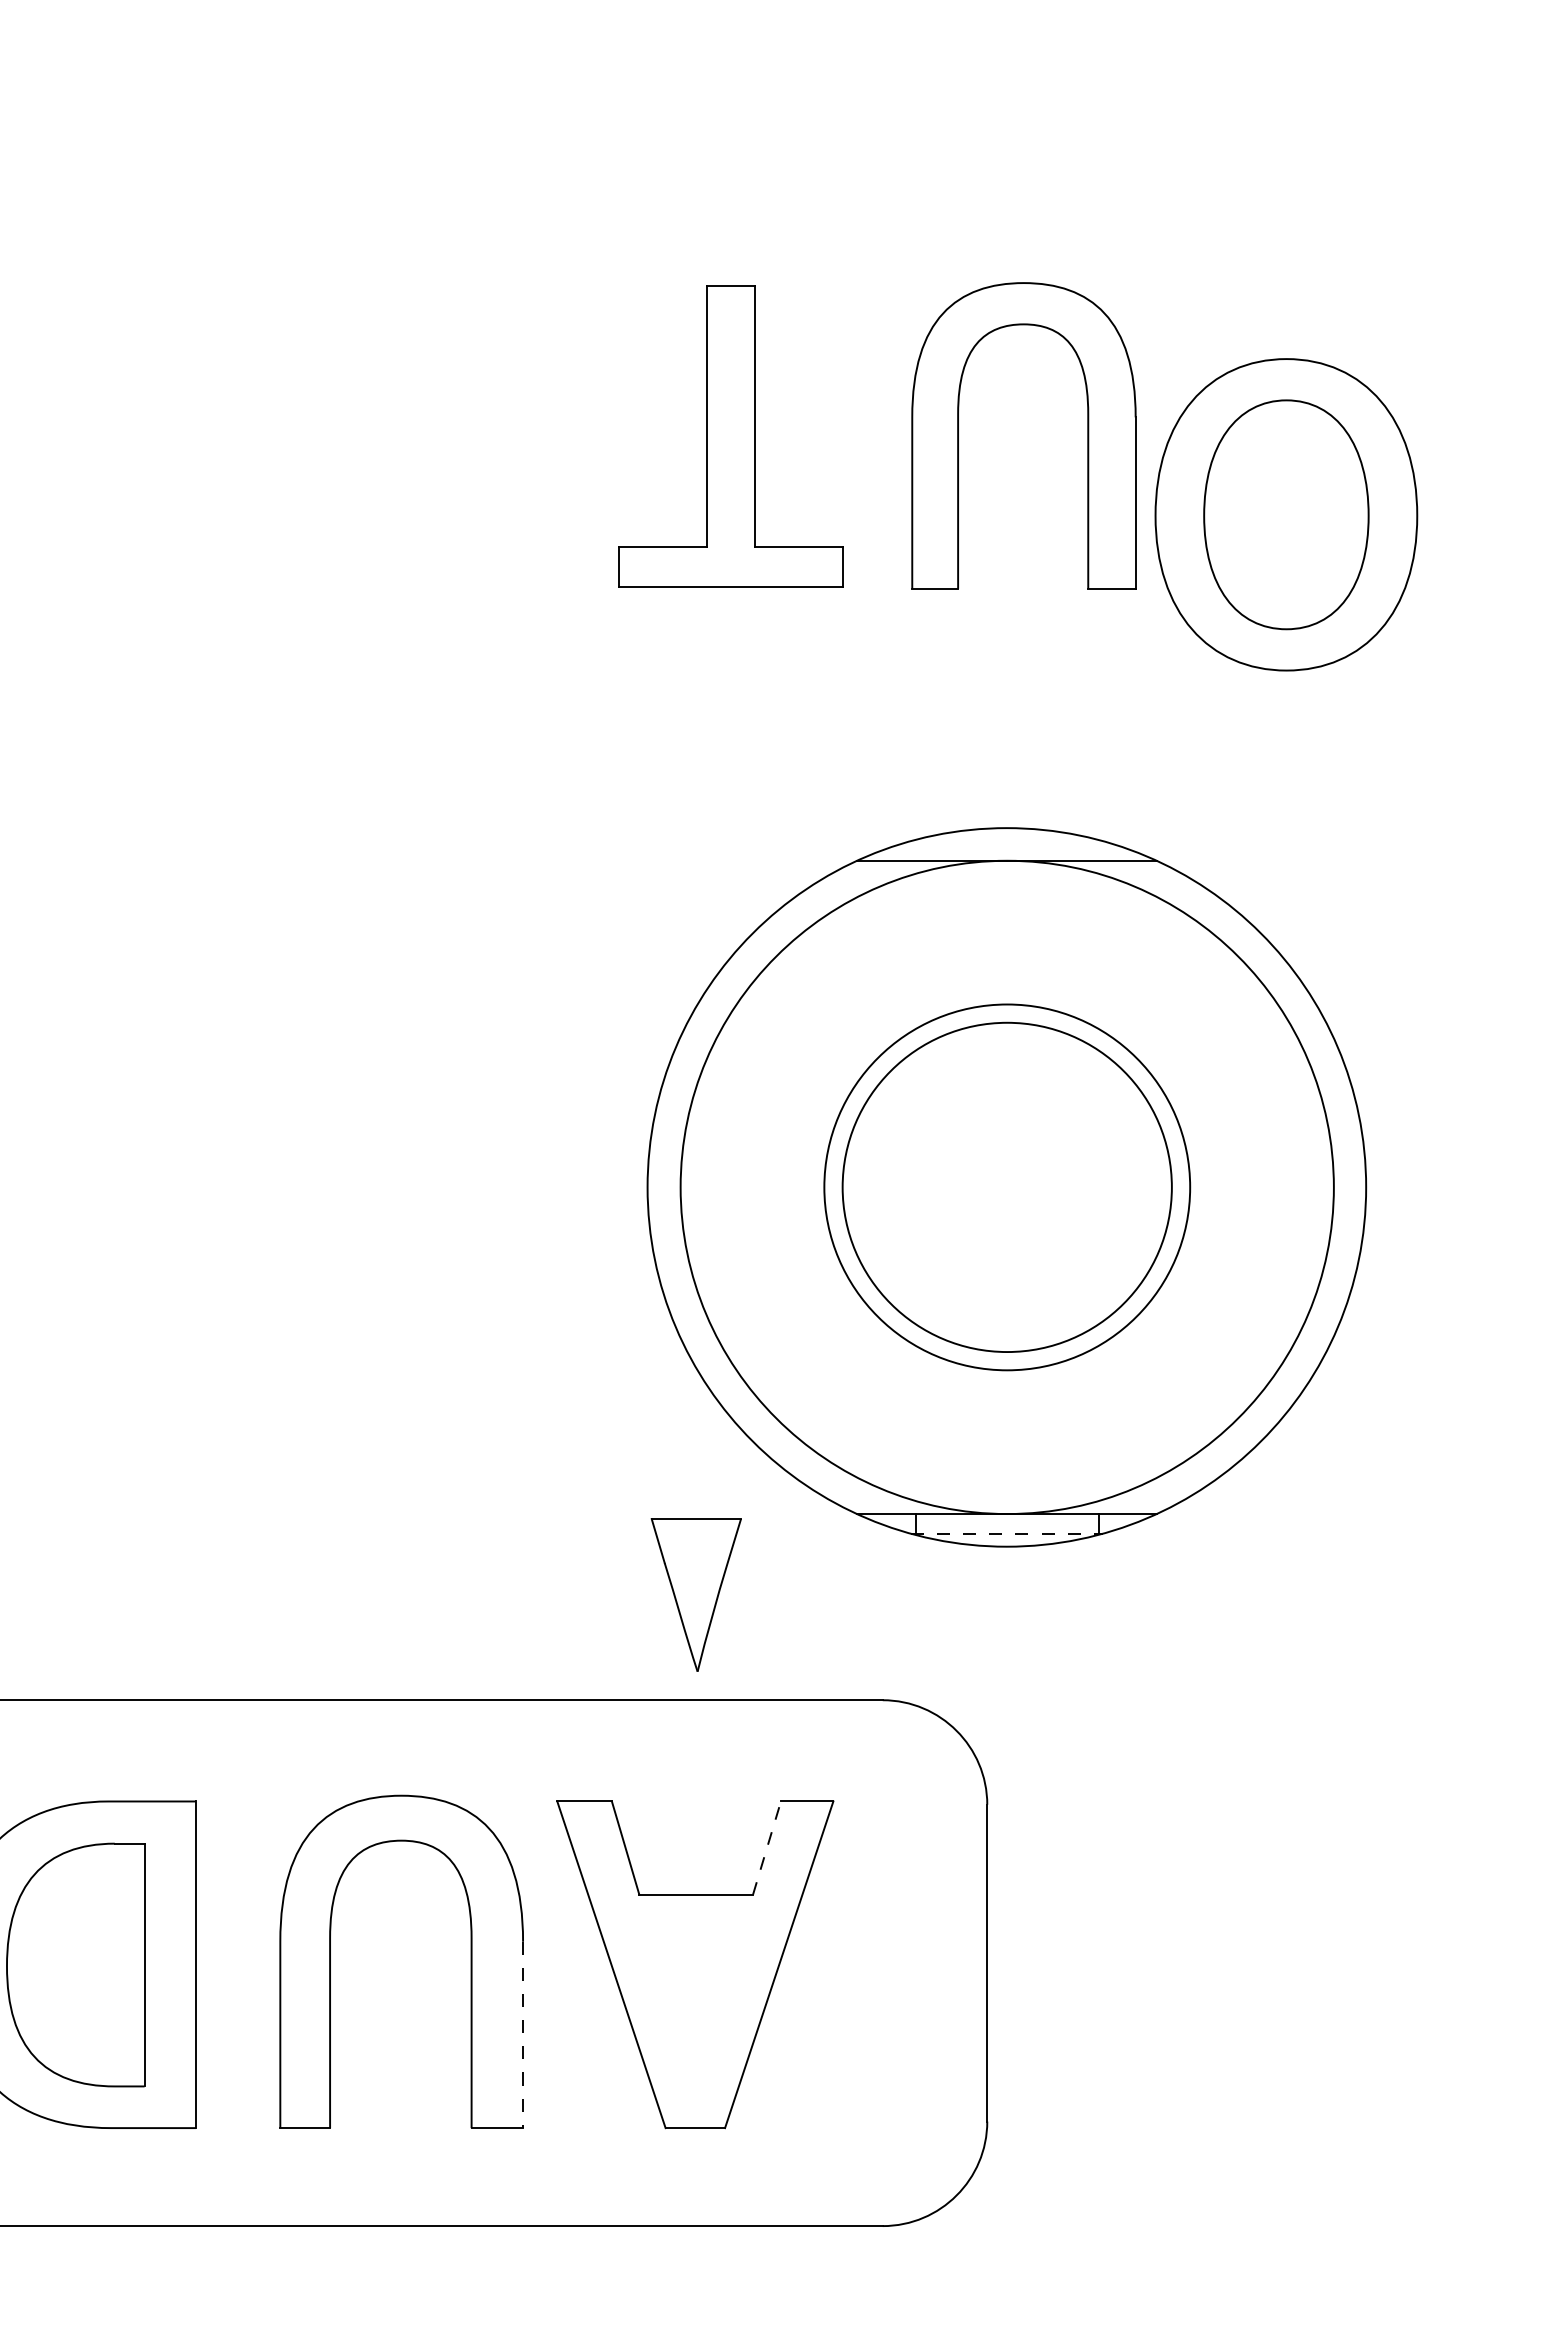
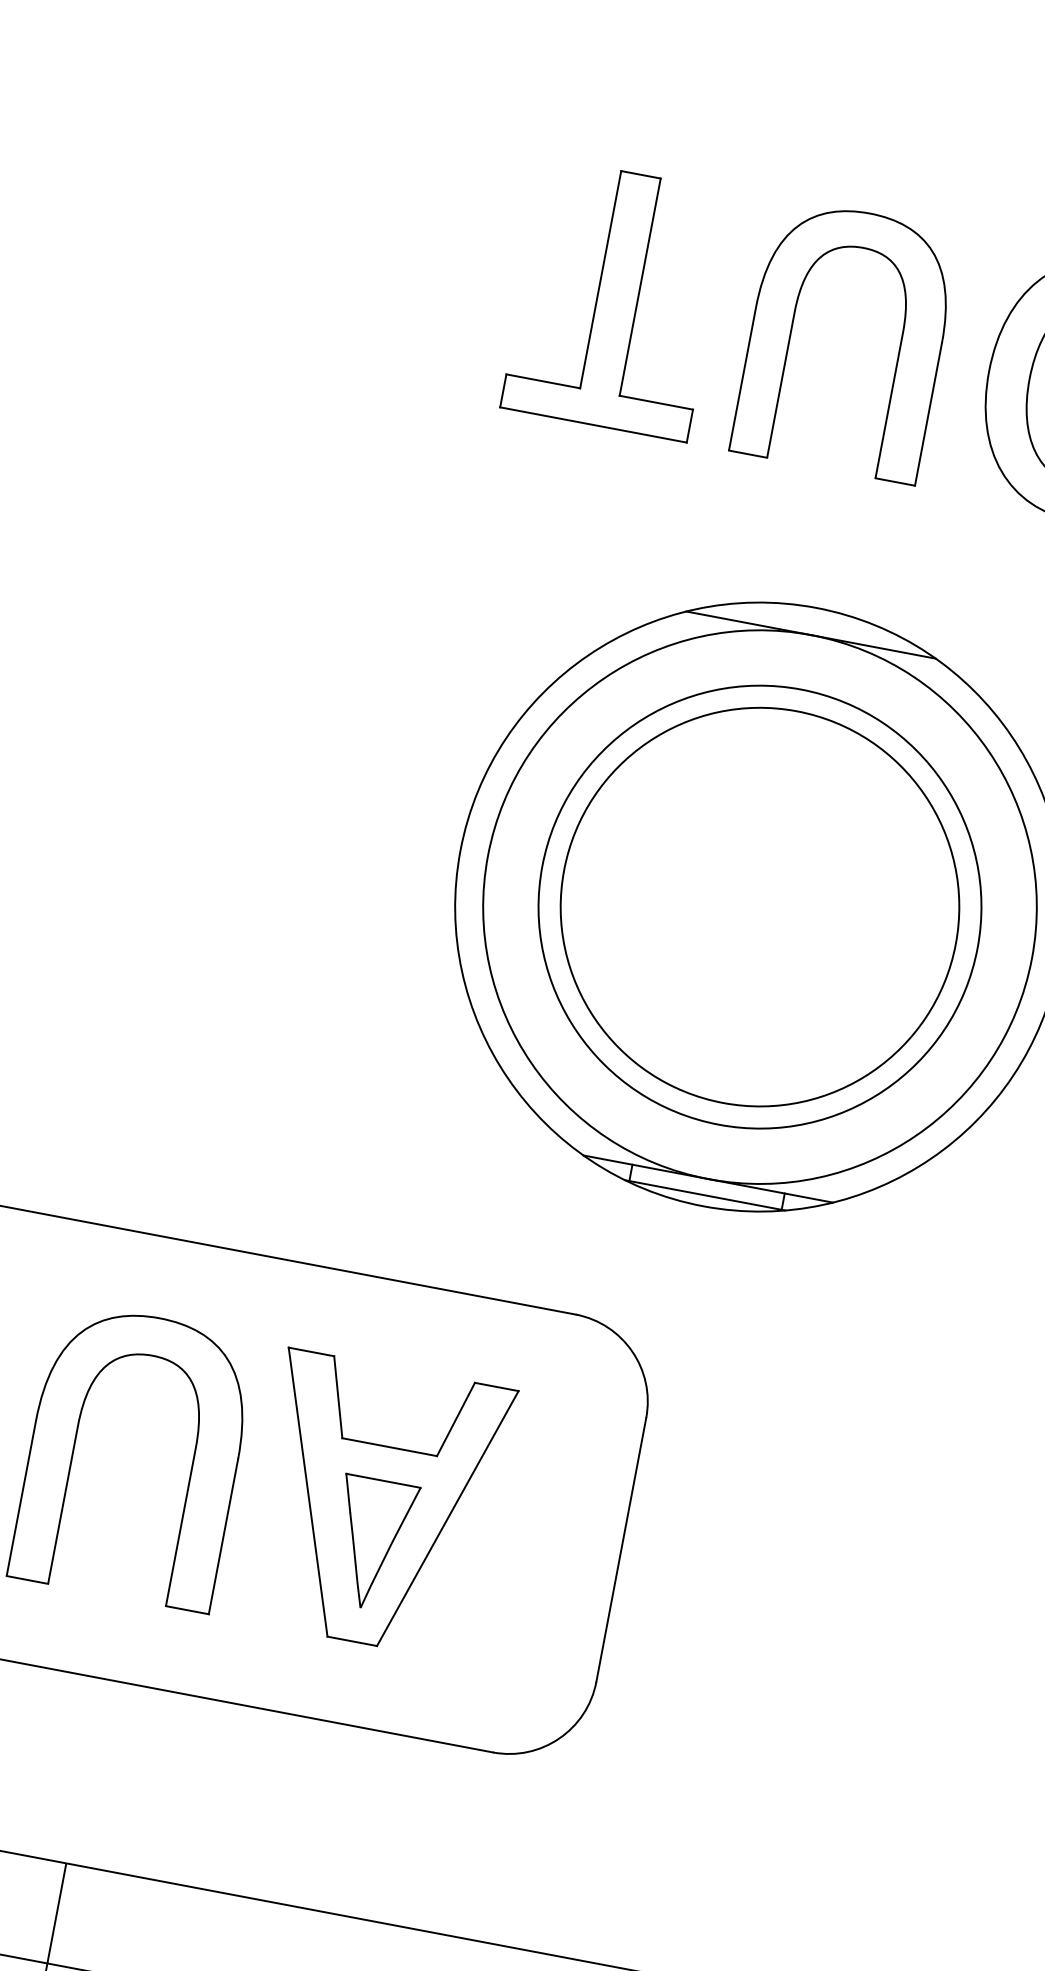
part: (1087, 435) -> (899, 350), moved
part: (730, 436) -> (617, 299), moved
circle: (1006, 1187) -> (759, 907), size x1.43
circle: (1007, 1187) -> (760, 907), size x1.43
line: (1006, 1533) -> (704, 1195), dashed -> solid
part: (695, 1594) -> (370, 1543), moved
line: (767, 1848) -> (456, 1419), dashed -> solid
line: (523, 2035) -> (223, 1537), dashed -> solid

